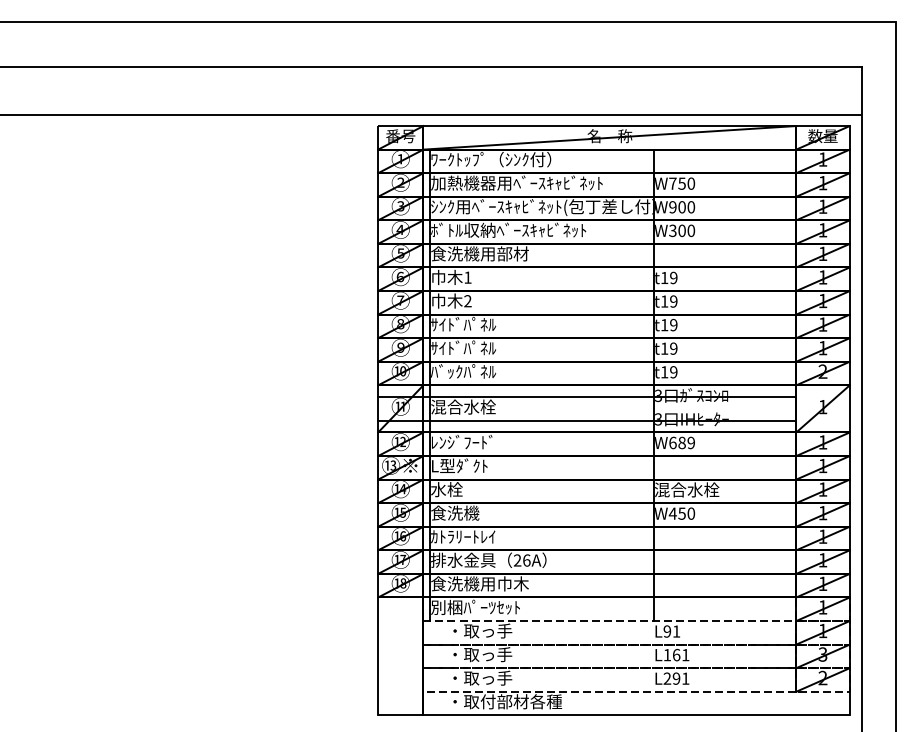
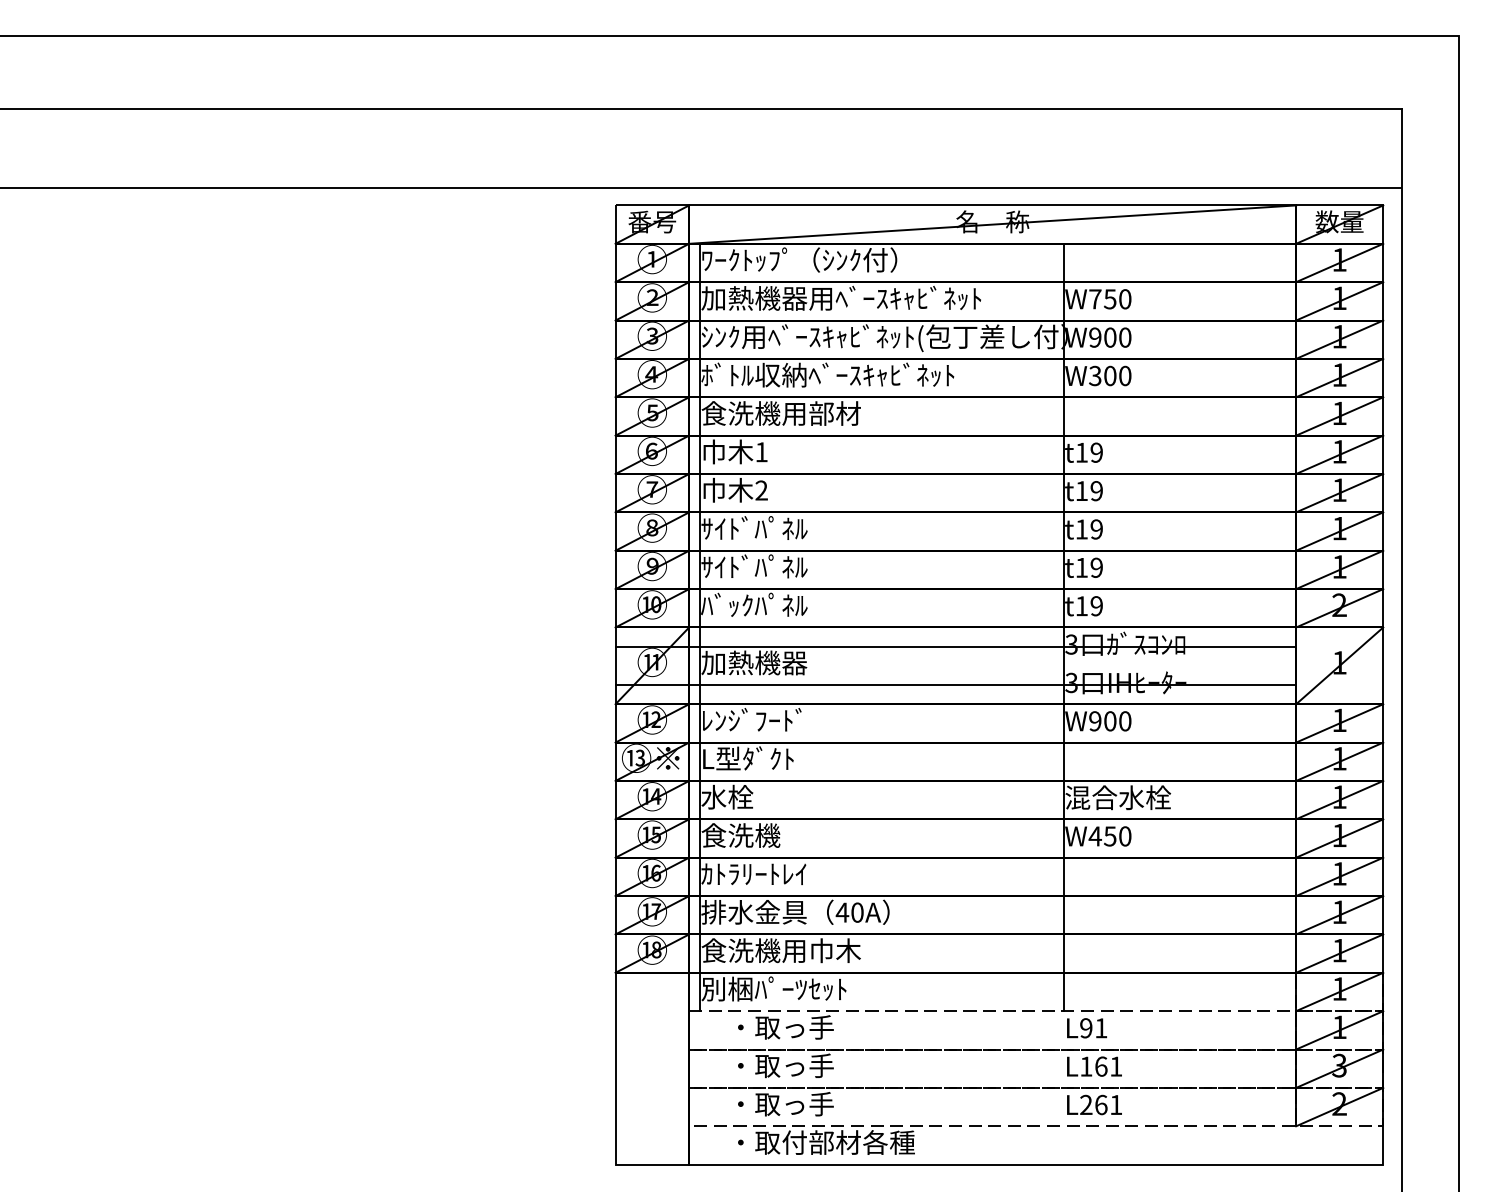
text: (463, 406) -> (754, 661), 混合水栓 -> 加熱機器
text: (682, 442) -> (1110, 720), W689 -> W900
text: (521, 560) -> (848, 912), 26A -> 40A
text: (676, 678) -> (1101, 1104), L291 -> L261

